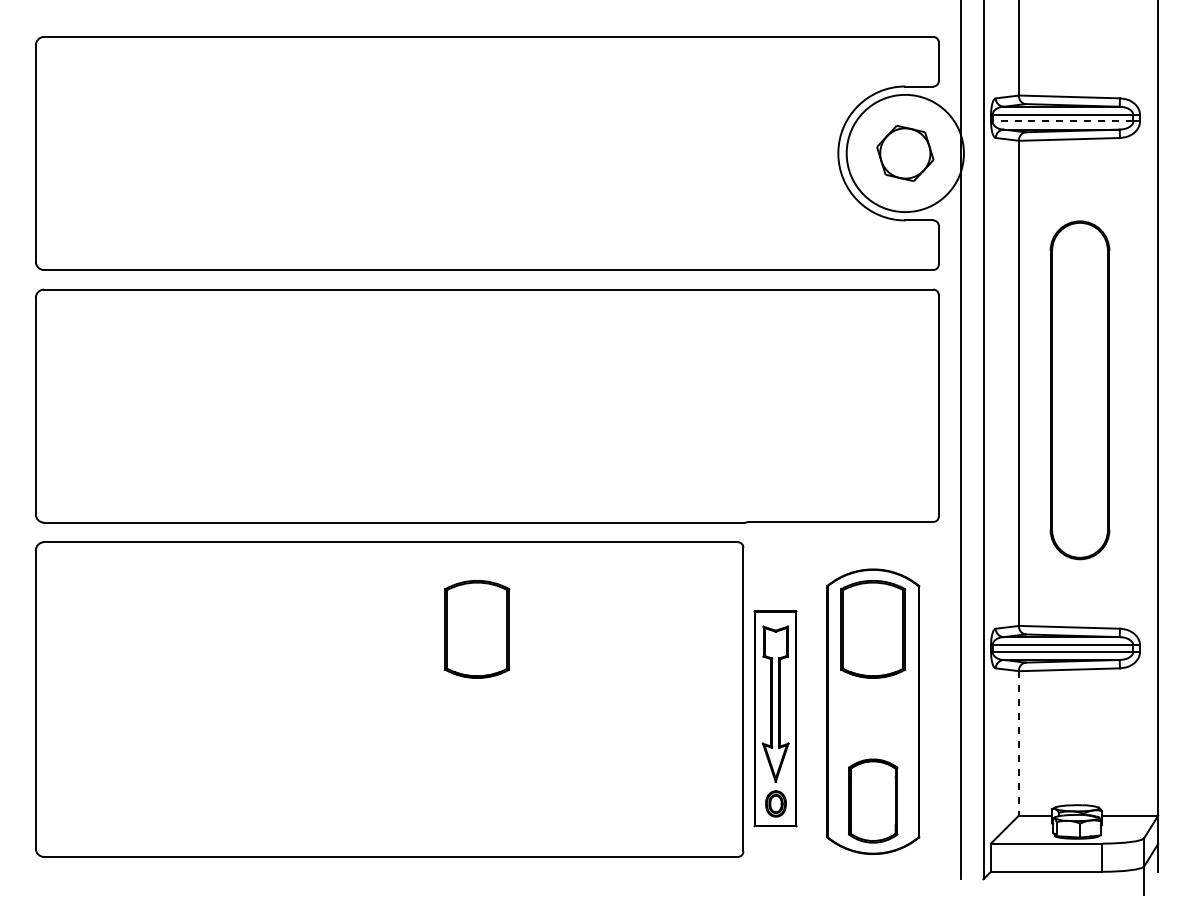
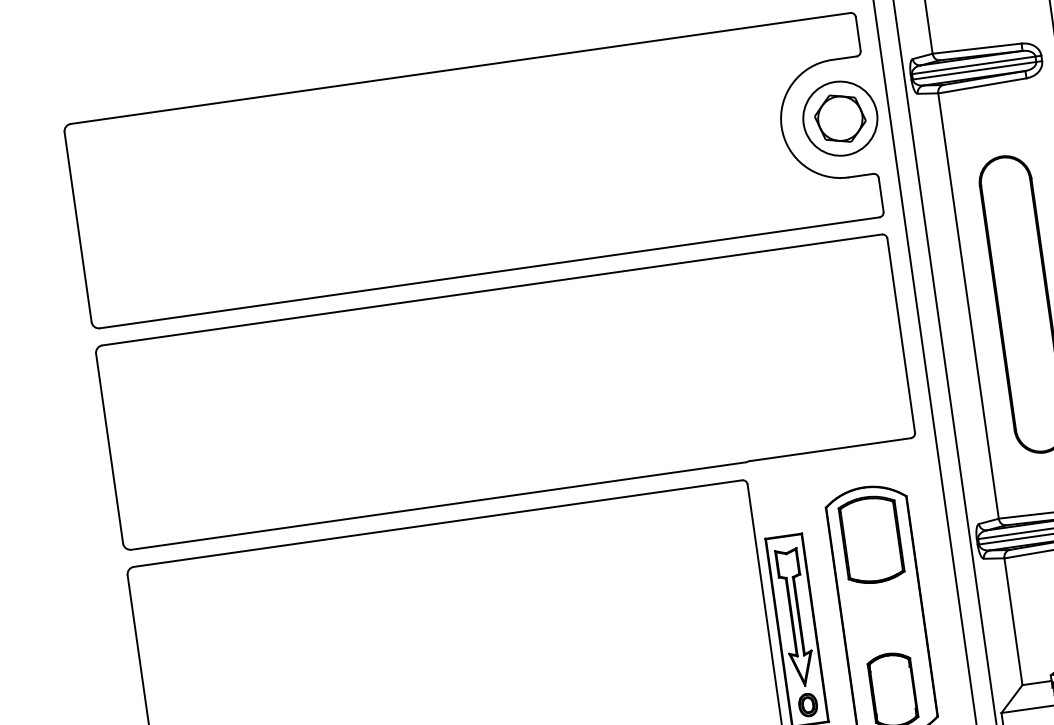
line: (1062, 121) -> (974, 71), dashed -> solid
circle: (905, 153) -> (840, 118), size x0.71
part: (477, 629) -> (524, 589), removed
line: (1018, 743) -> (1013, 621), dashed -> solid

